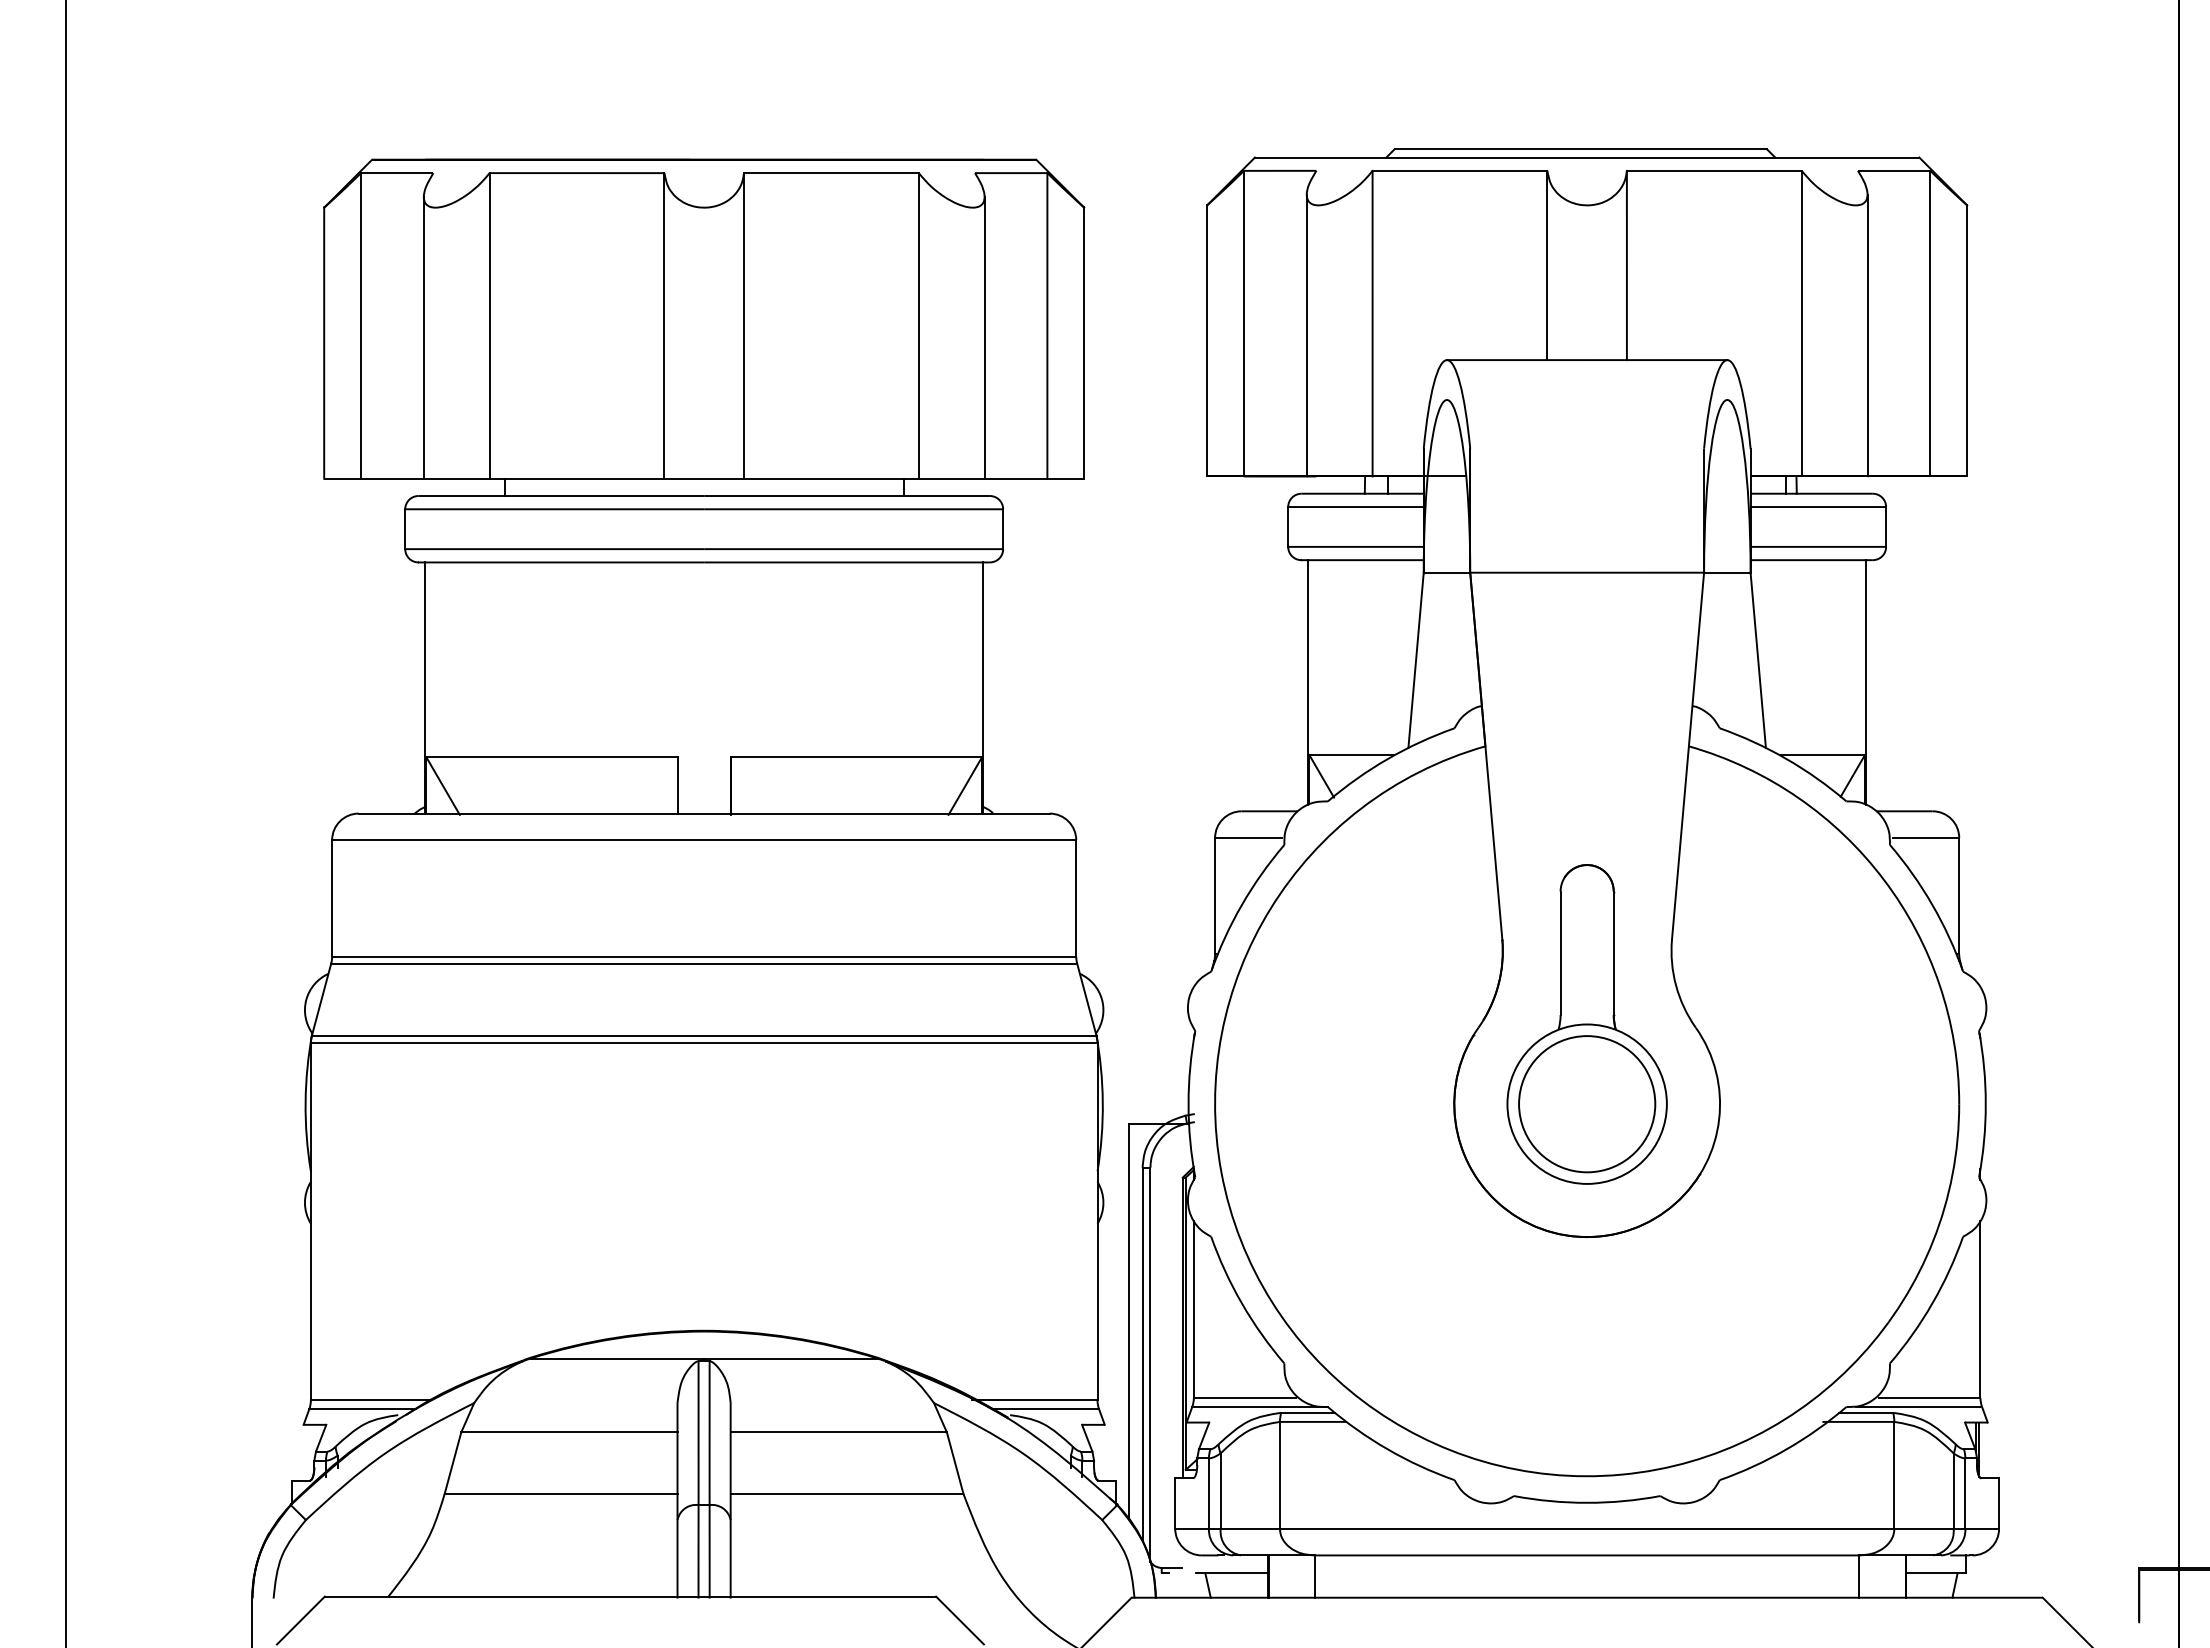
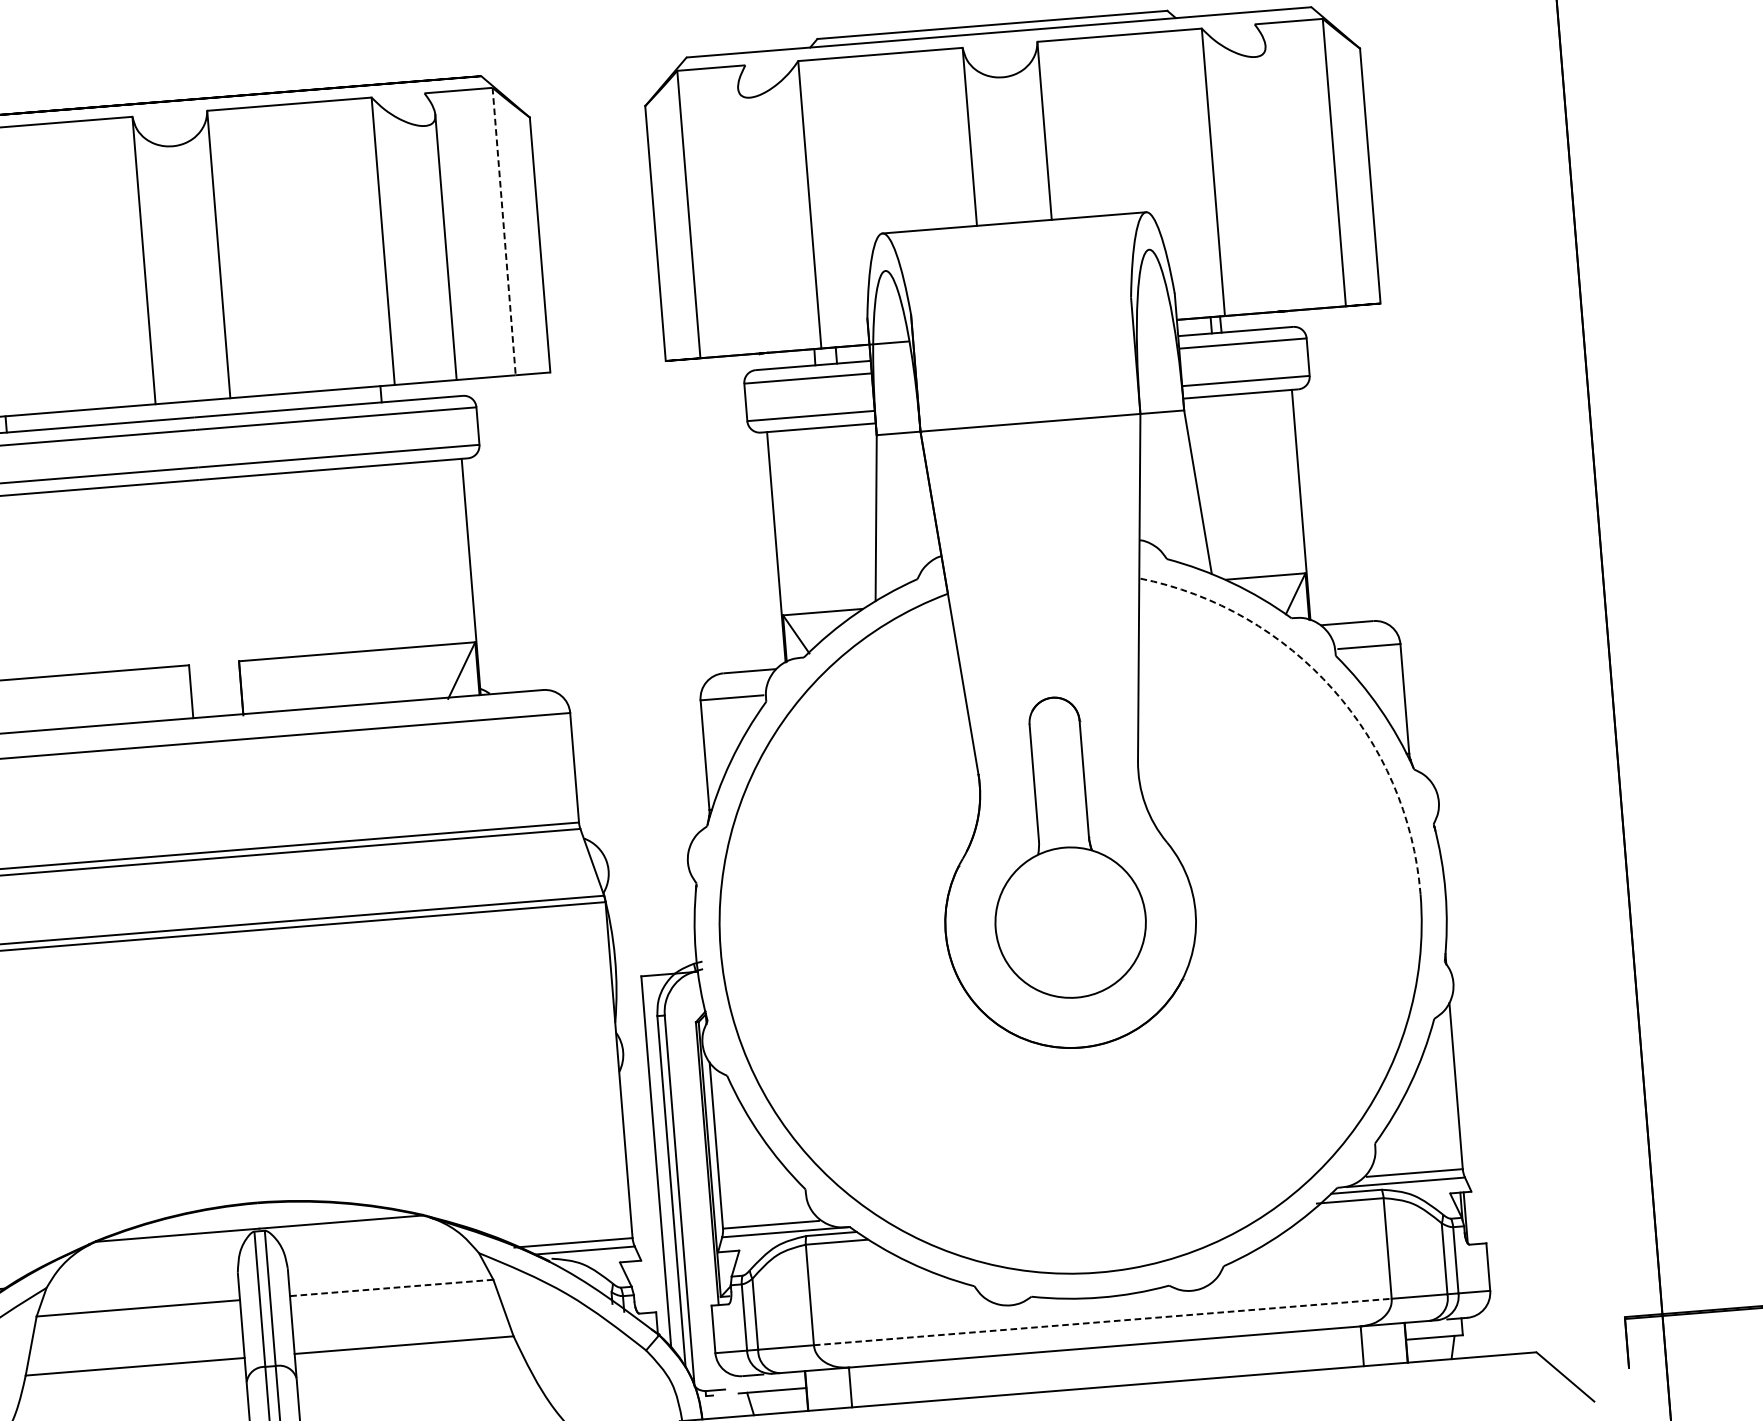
line: (1047, 325) -> (504, 231), solid -> dashed
line: (1306, 335) -> (748, 220), removed
line: (1867, 335) -> (1276, 178), removed
arc: (1884, 879) -> (1333, 688), solid -> dashed
circle: (1587, 1104) -> (1071, 922), removed
line: (838, 1432) -> (391, 1288), solid -> dashed
line: (1587, 1528) -> (1103, 1321), solid -> dashed

